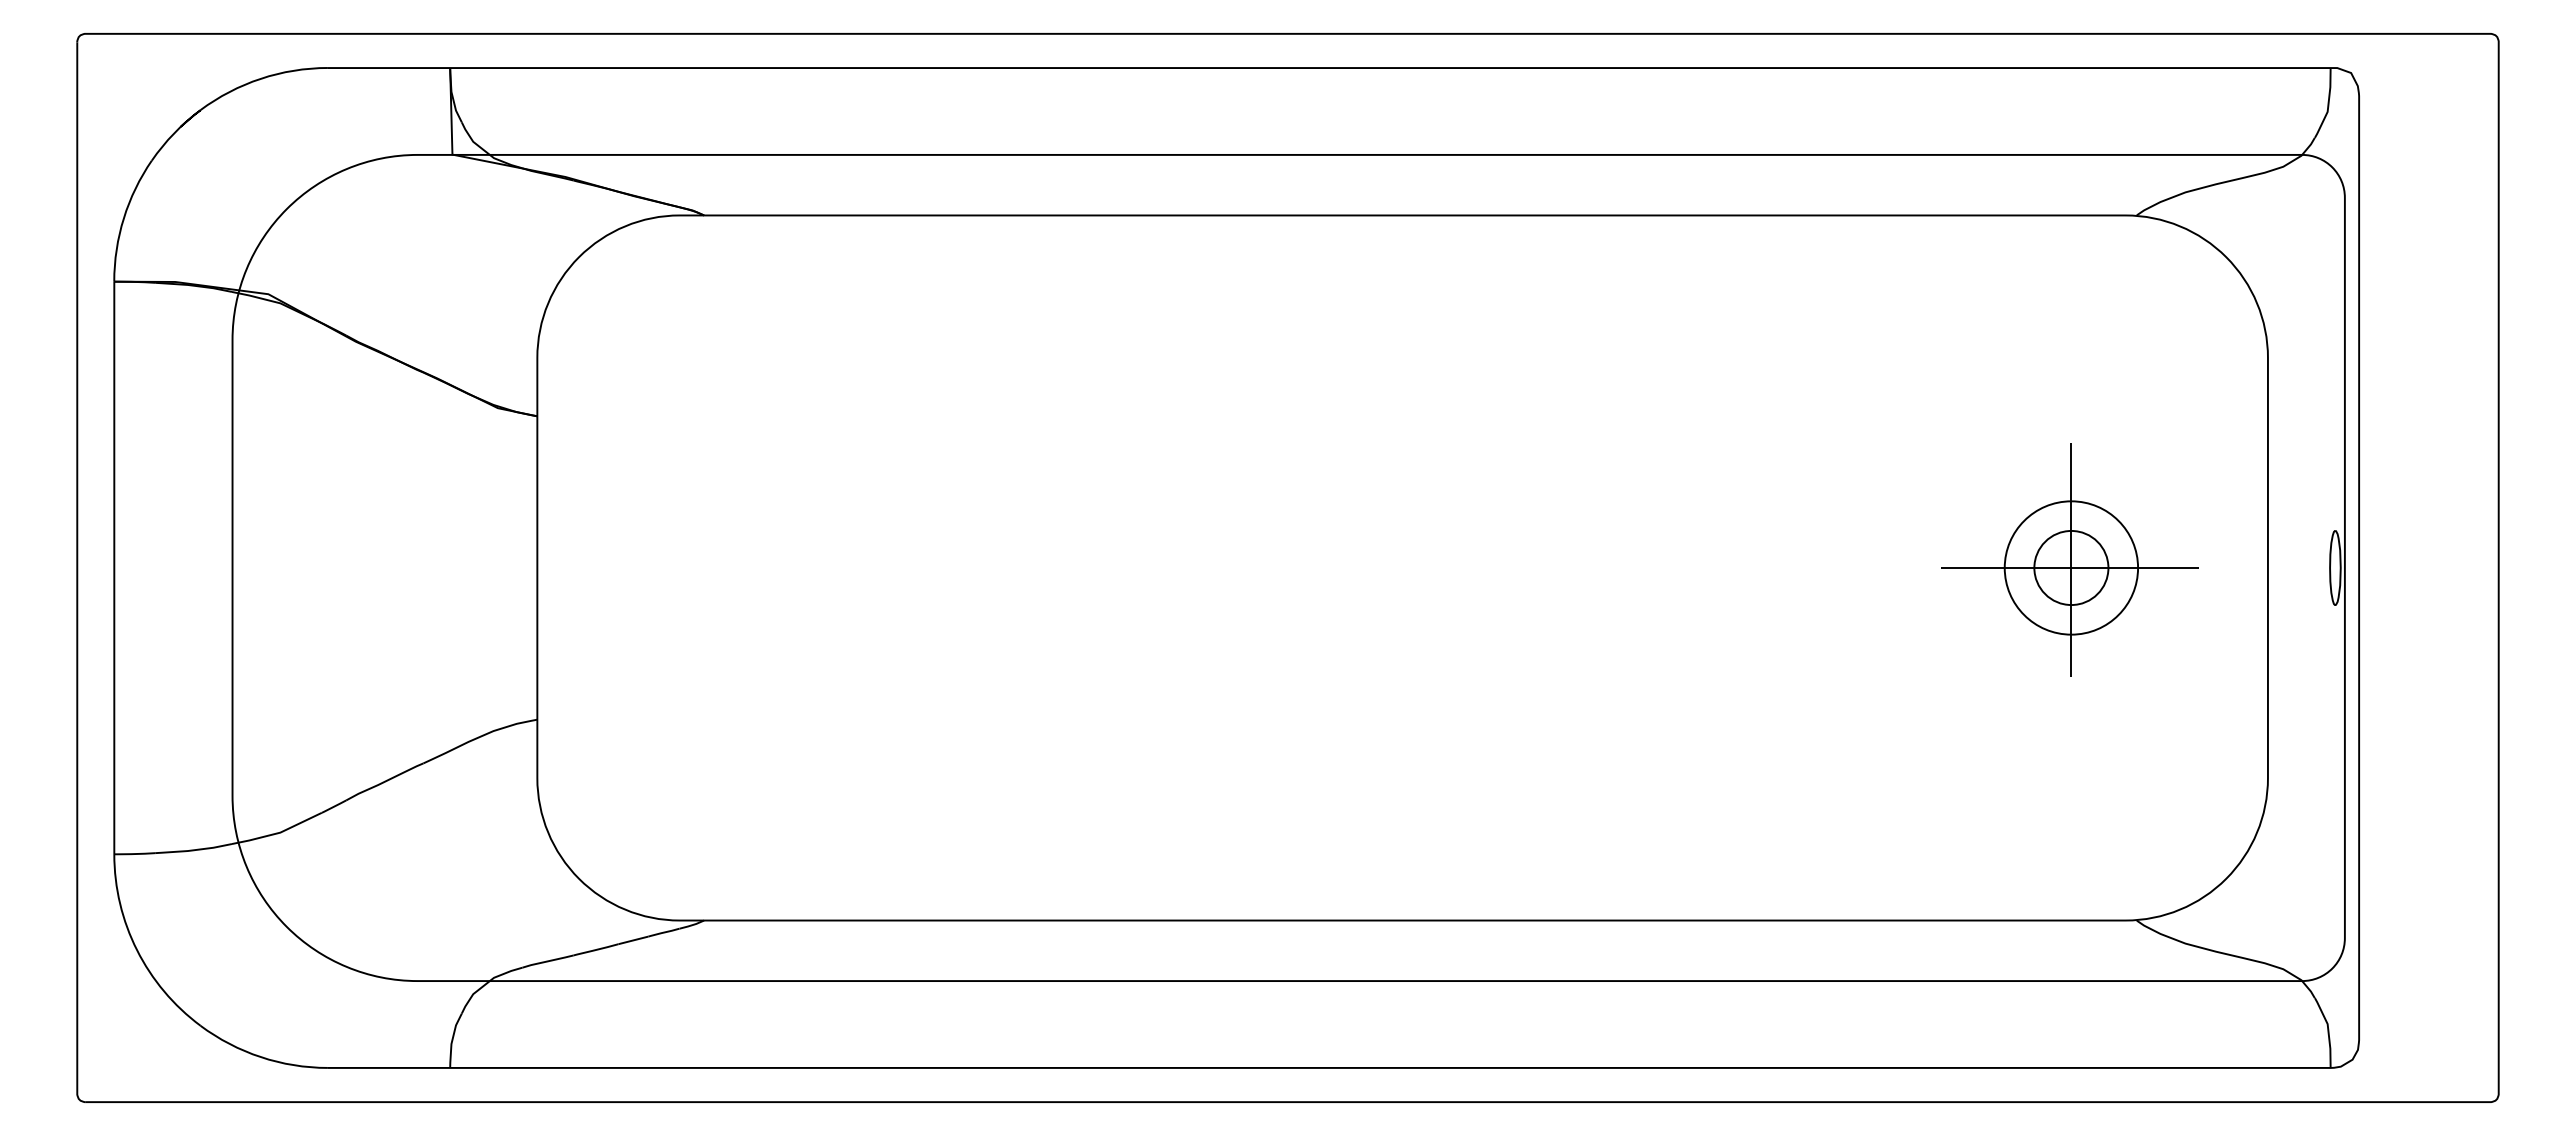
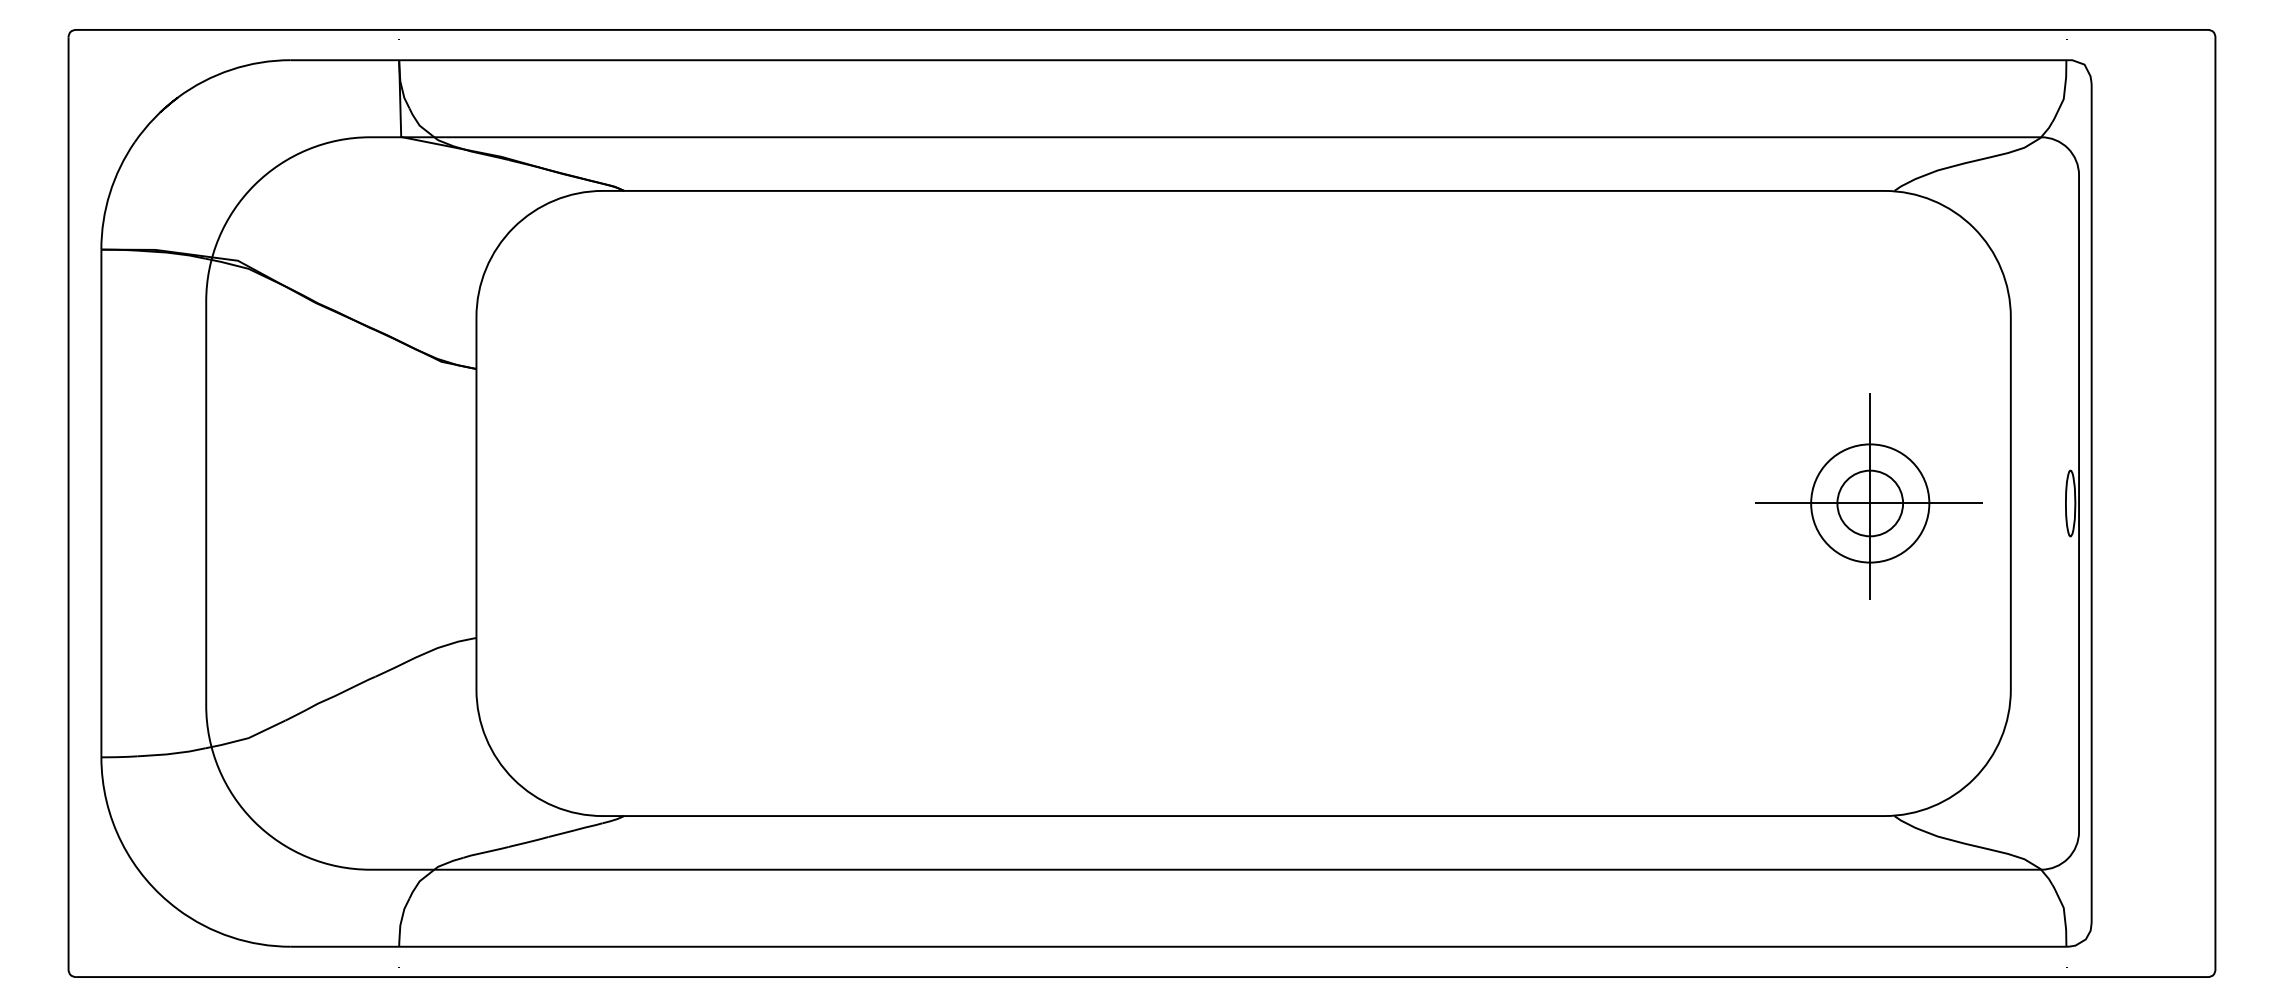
part: (2069, 559) -> (1868, 495), moved

